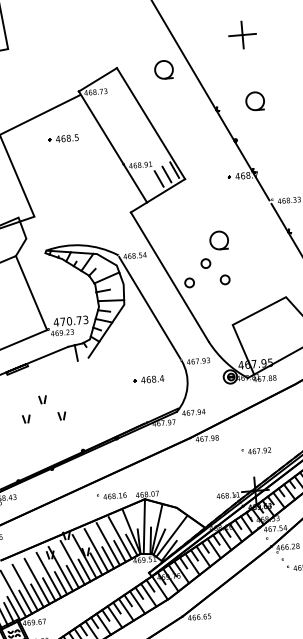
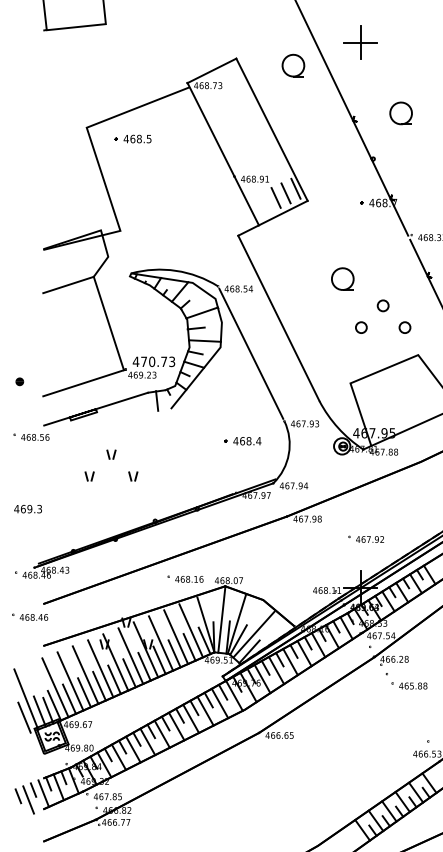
part: (242, 35) -> (360, 42), moved
part: (63, 138) -> (132, 138), moved
part: (206, 272) -> (383, 316), moved

